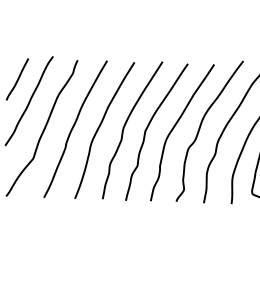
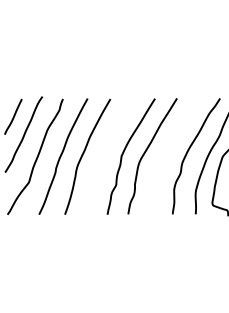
curve: (201, 126) -> (168, 150), removed
curve: (124, 128) -> (104, 154), removed

